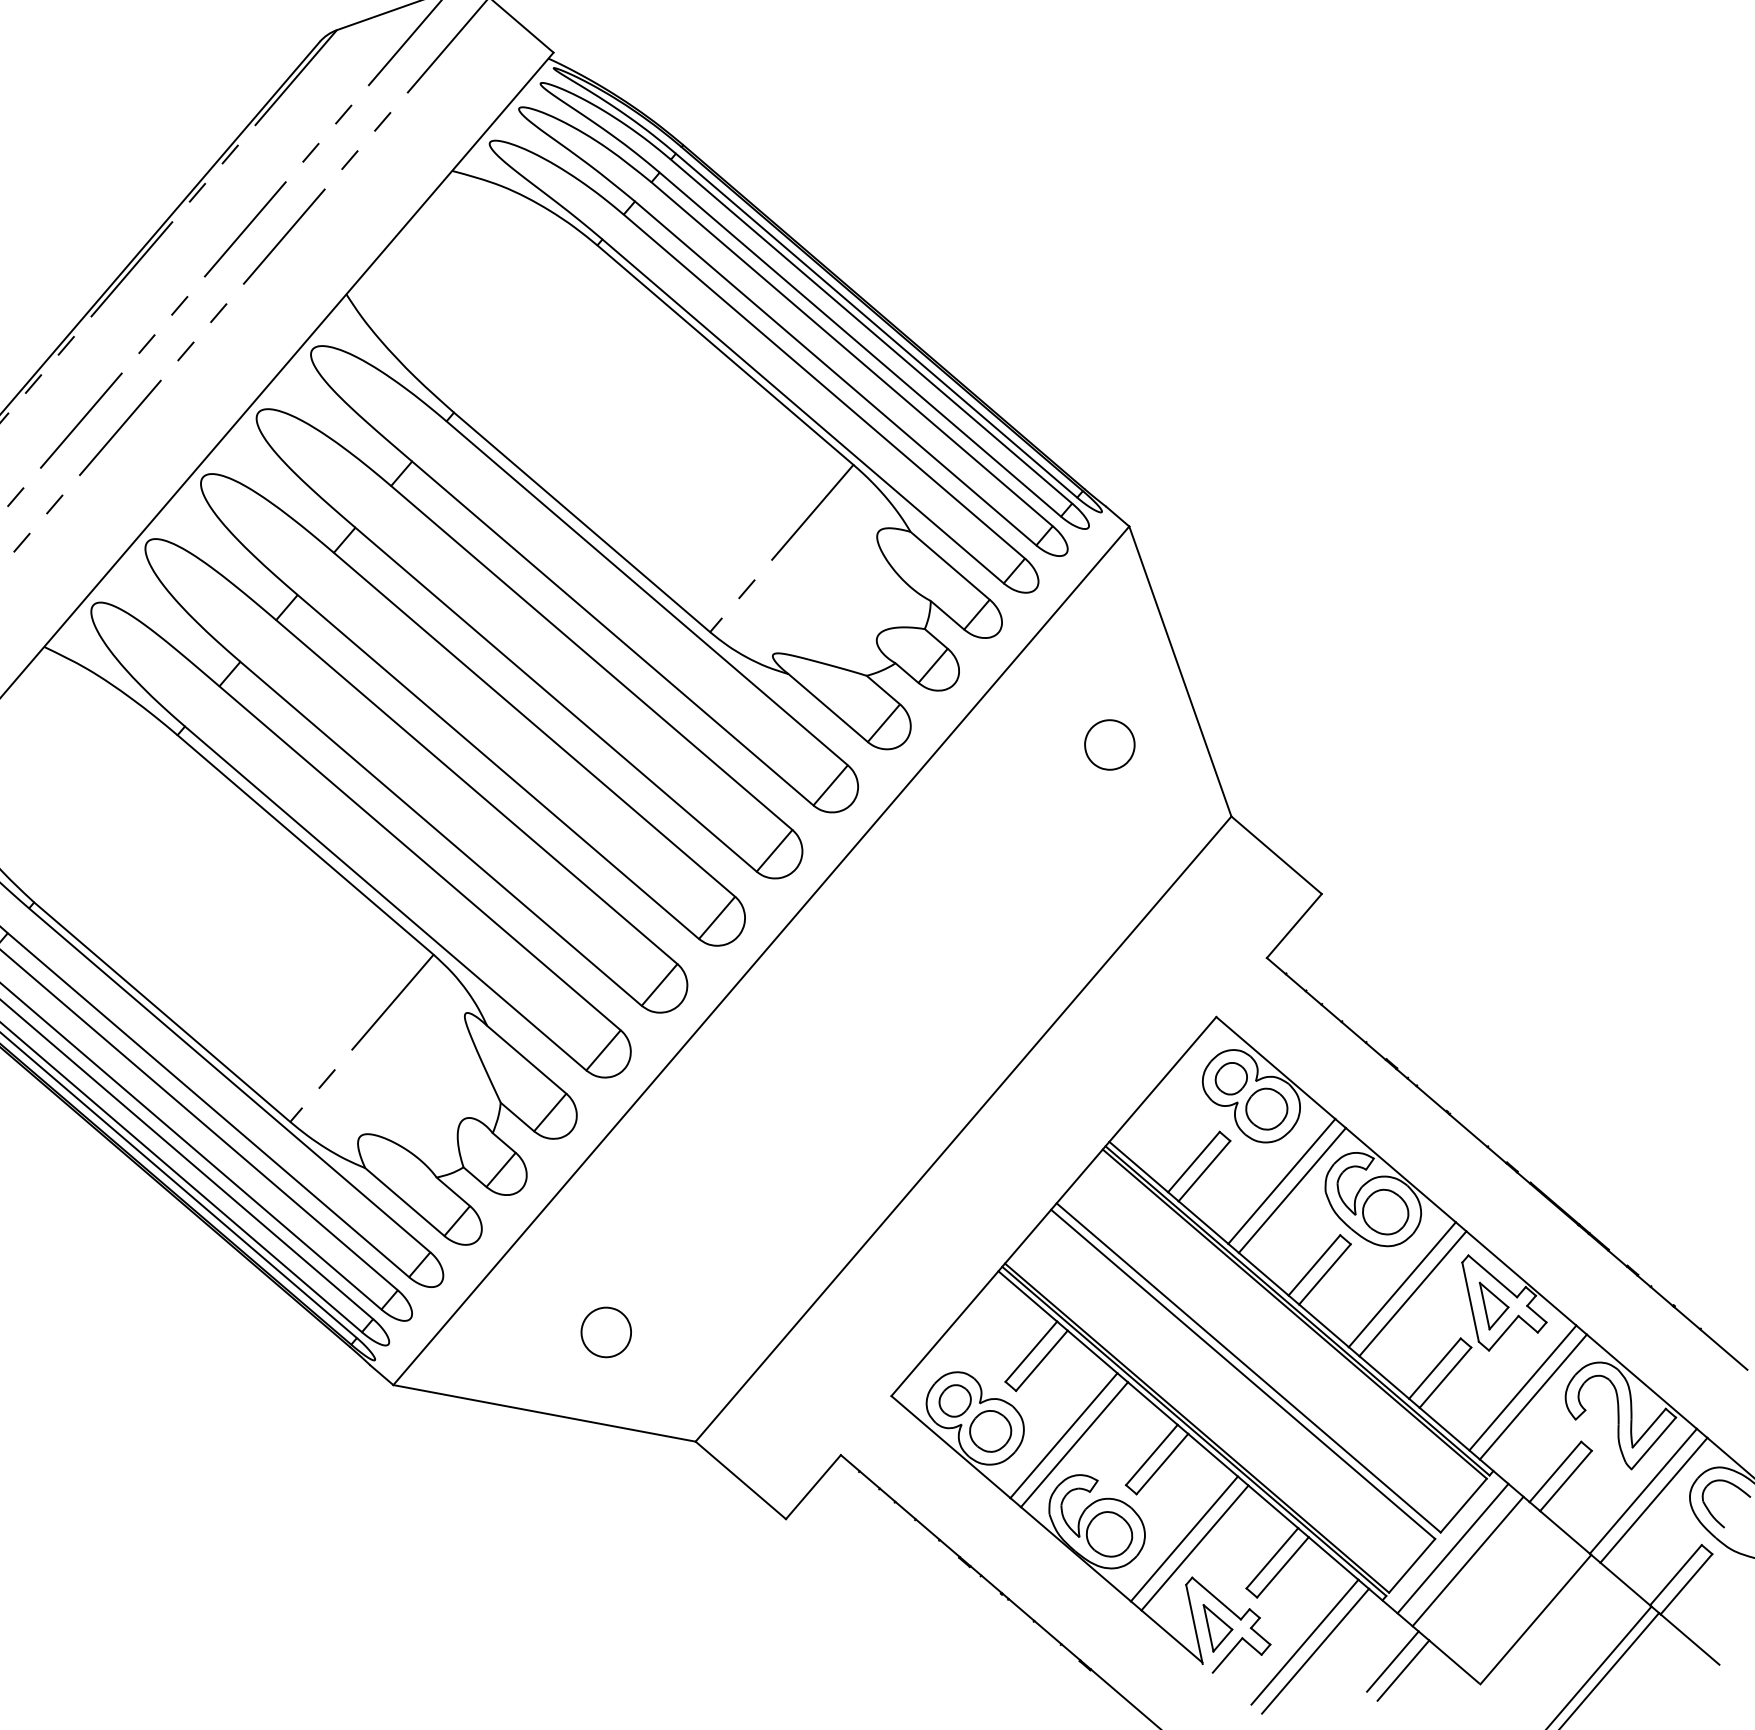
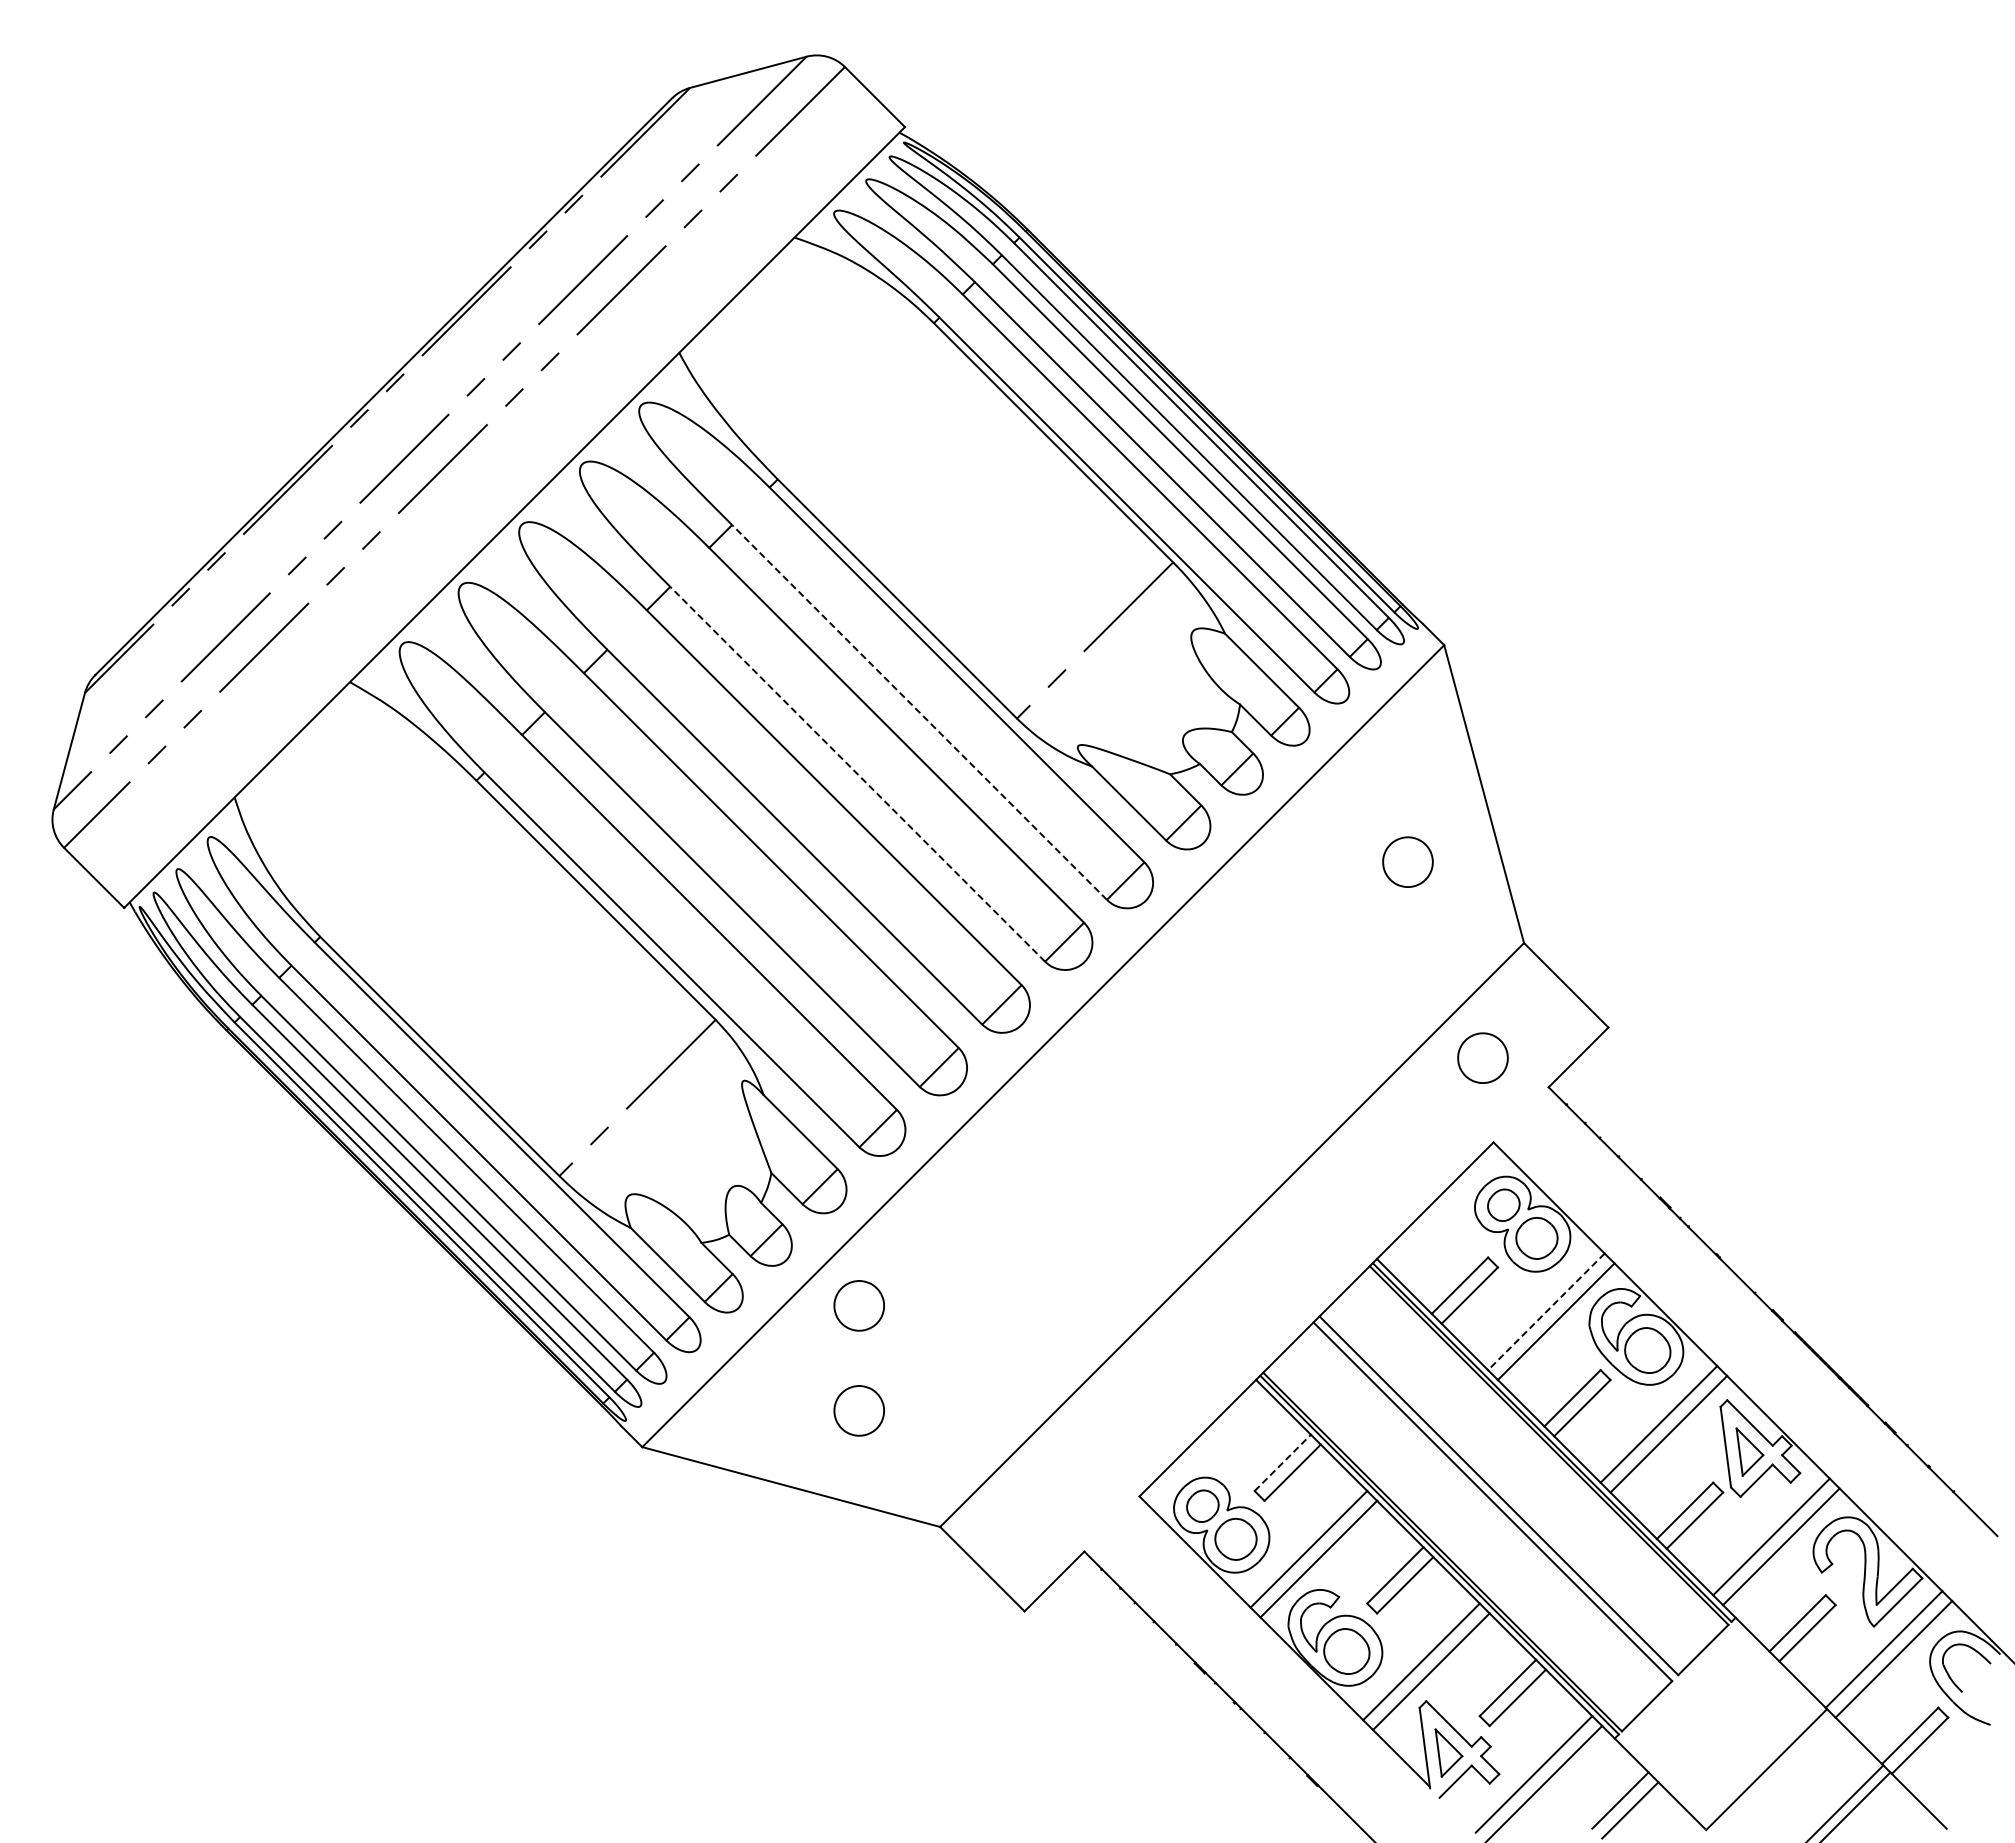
line: (612, 633) -> (919, 712), solid -> dashed
line: (555, 698) -> (857, 773), solid -> dashed
part: (1198, 933) -> (1482, 1057), added
line: (1282, 1182) -> (1546, 1312), solid -> dashed
part: (597, 1227) -> (858, 1305), added
line: (1031, 1351) -> (1282, 1462), solid -> dashed
line: (1452, 1547) -> (1688, 1691), removed
line: (1467, 1560) -> (1702, 1705), removed

